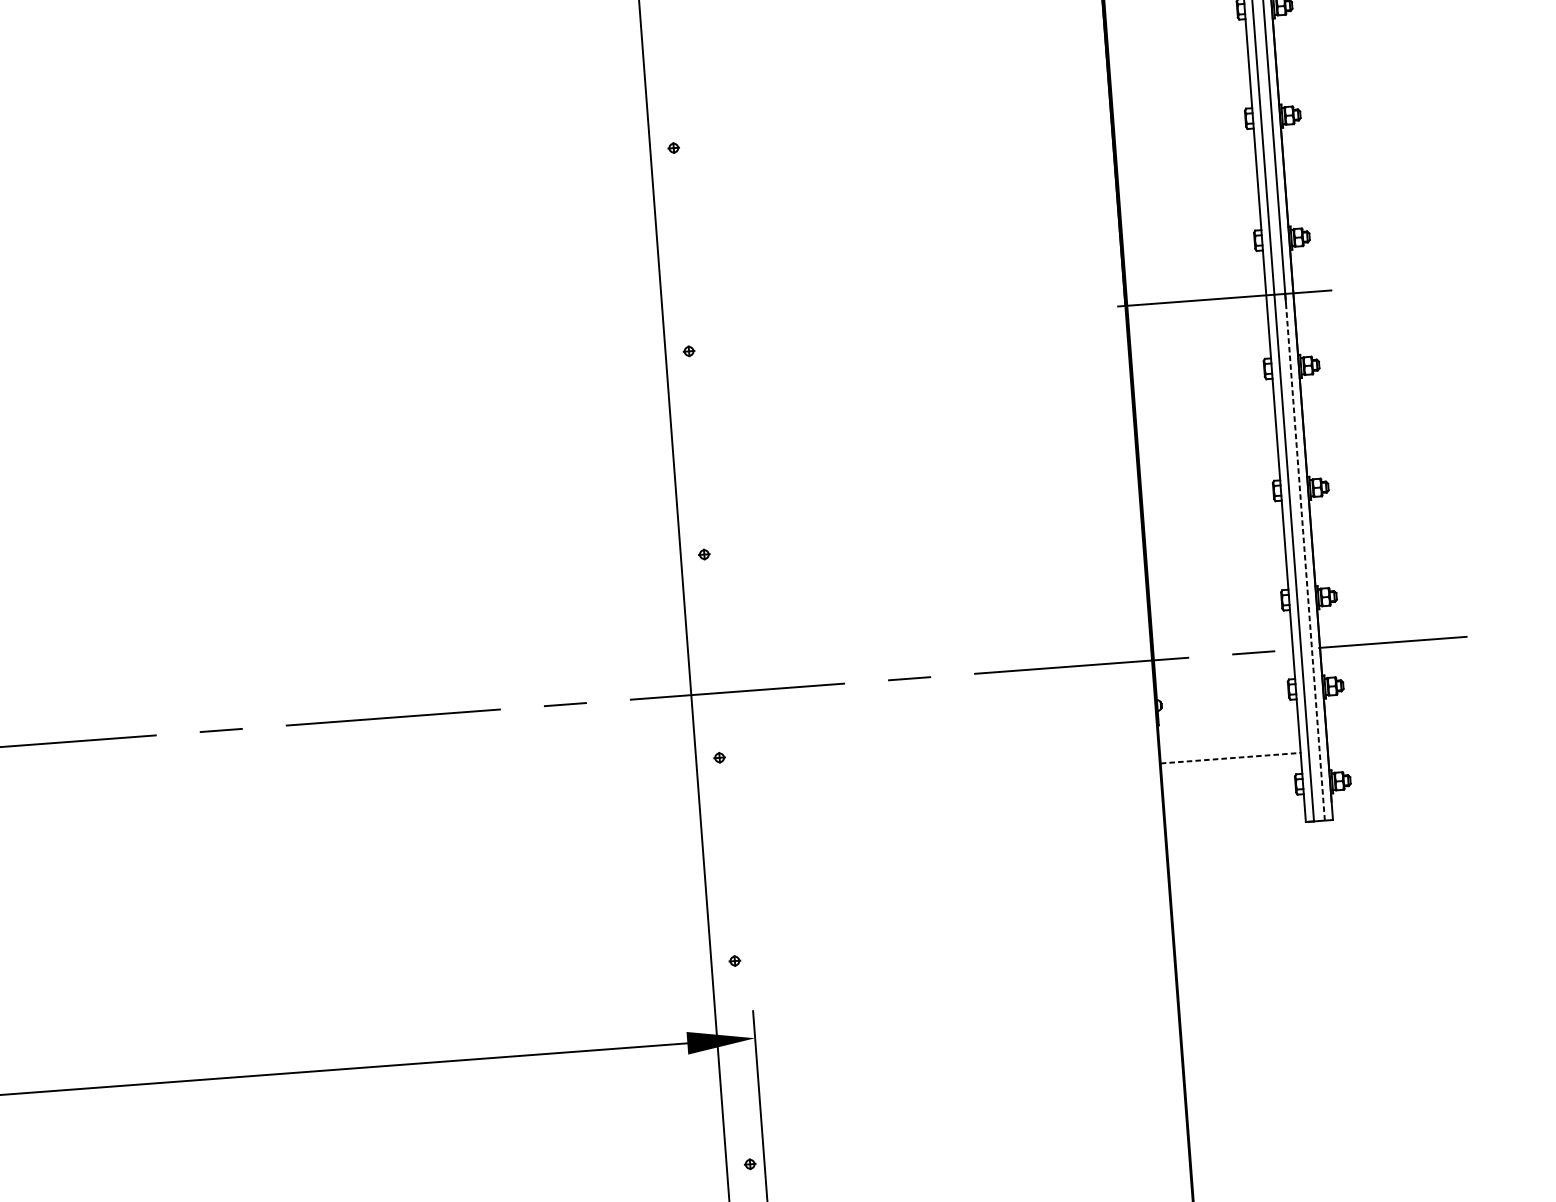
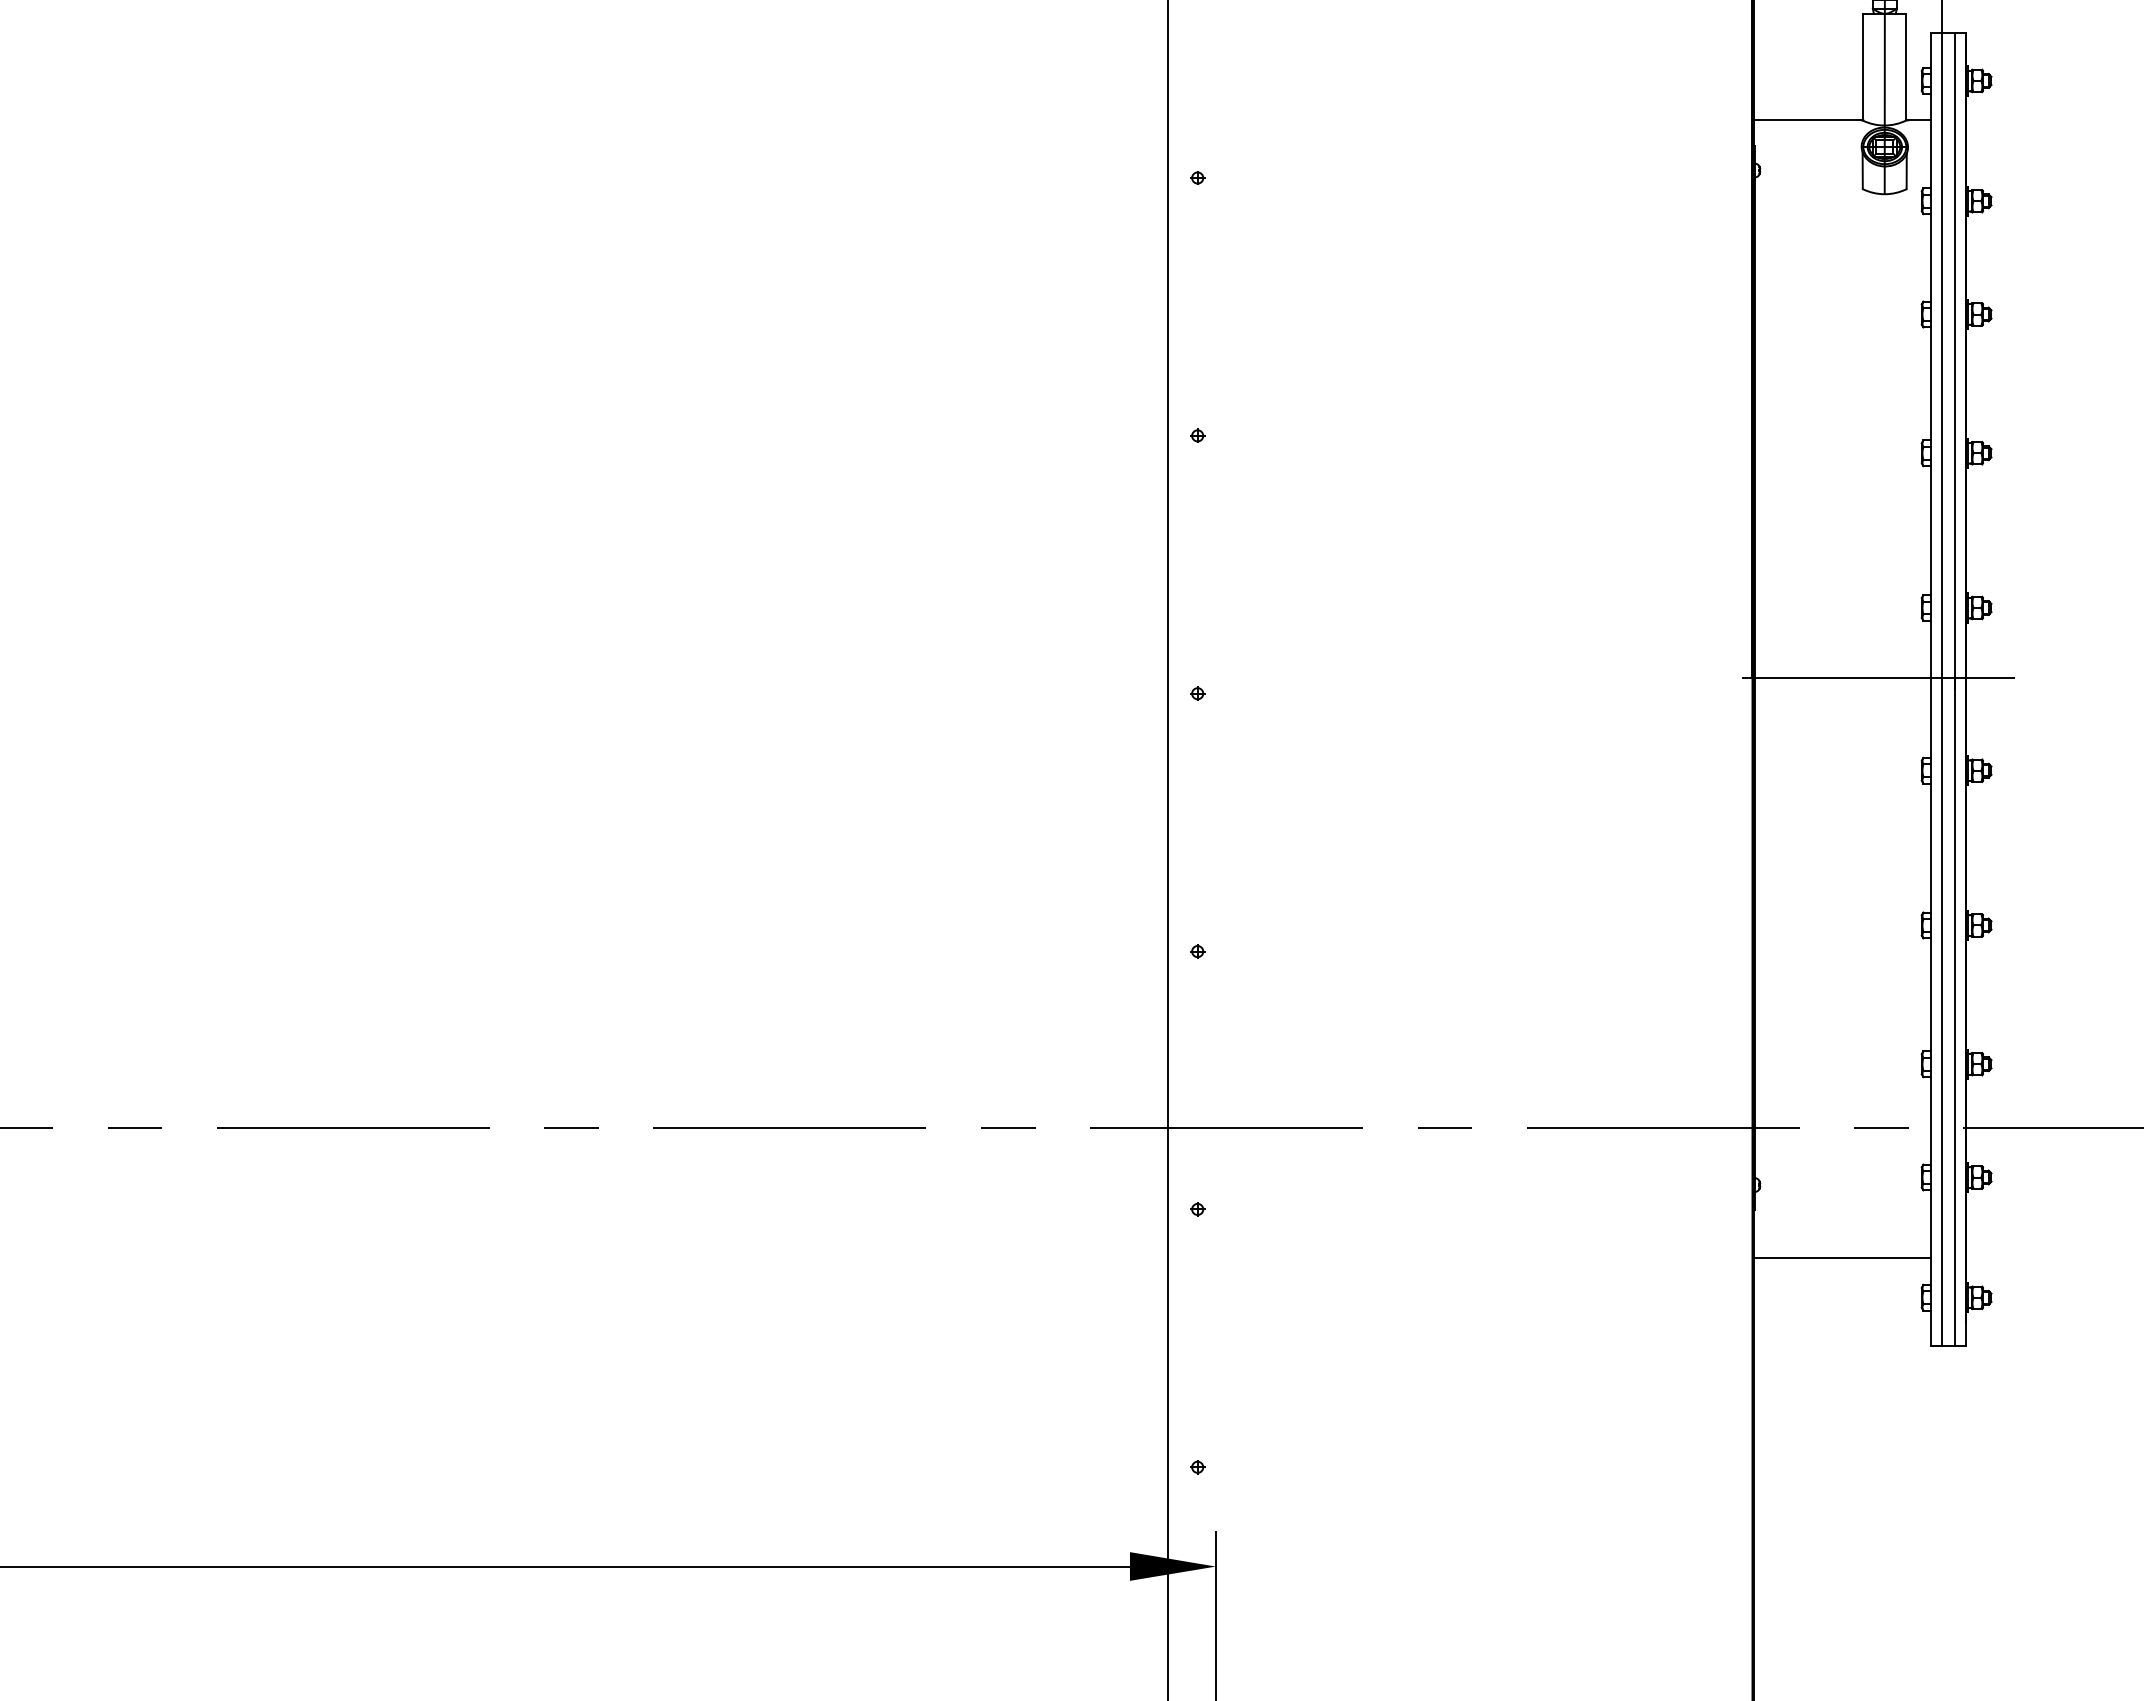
line: (1305, 556) -> (1955, 1011), dashed -> solid
line: (1230, 758) -> (1842, 1258), dashed -> solid

